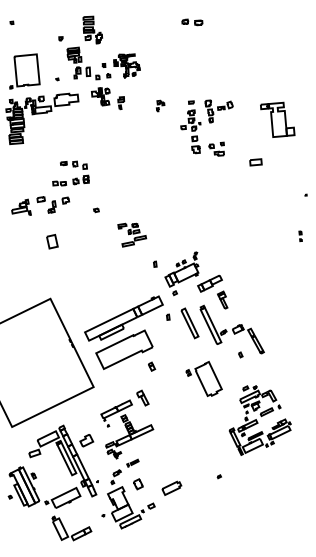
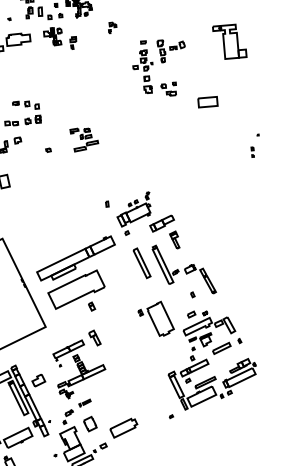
part: (160, 105) -> (112, 27), moved
part: (277, 119) -> (229, 41), moved
part: (255, 162) -> (207, 102), size x1.67
part: (132, 234) -> (84, 139), moved
part: (300, 235) -> (252, 151), moved
part: (168, 316) -> (120, 256), removed
part: (152, 366) -> (92, 306), moved
part: (259, 420) -> (211, 360), size x1.43
part: (138, 484) -> (90, 424), size x1.43
part: (171, 488) -> (123, 428), size x1.43

